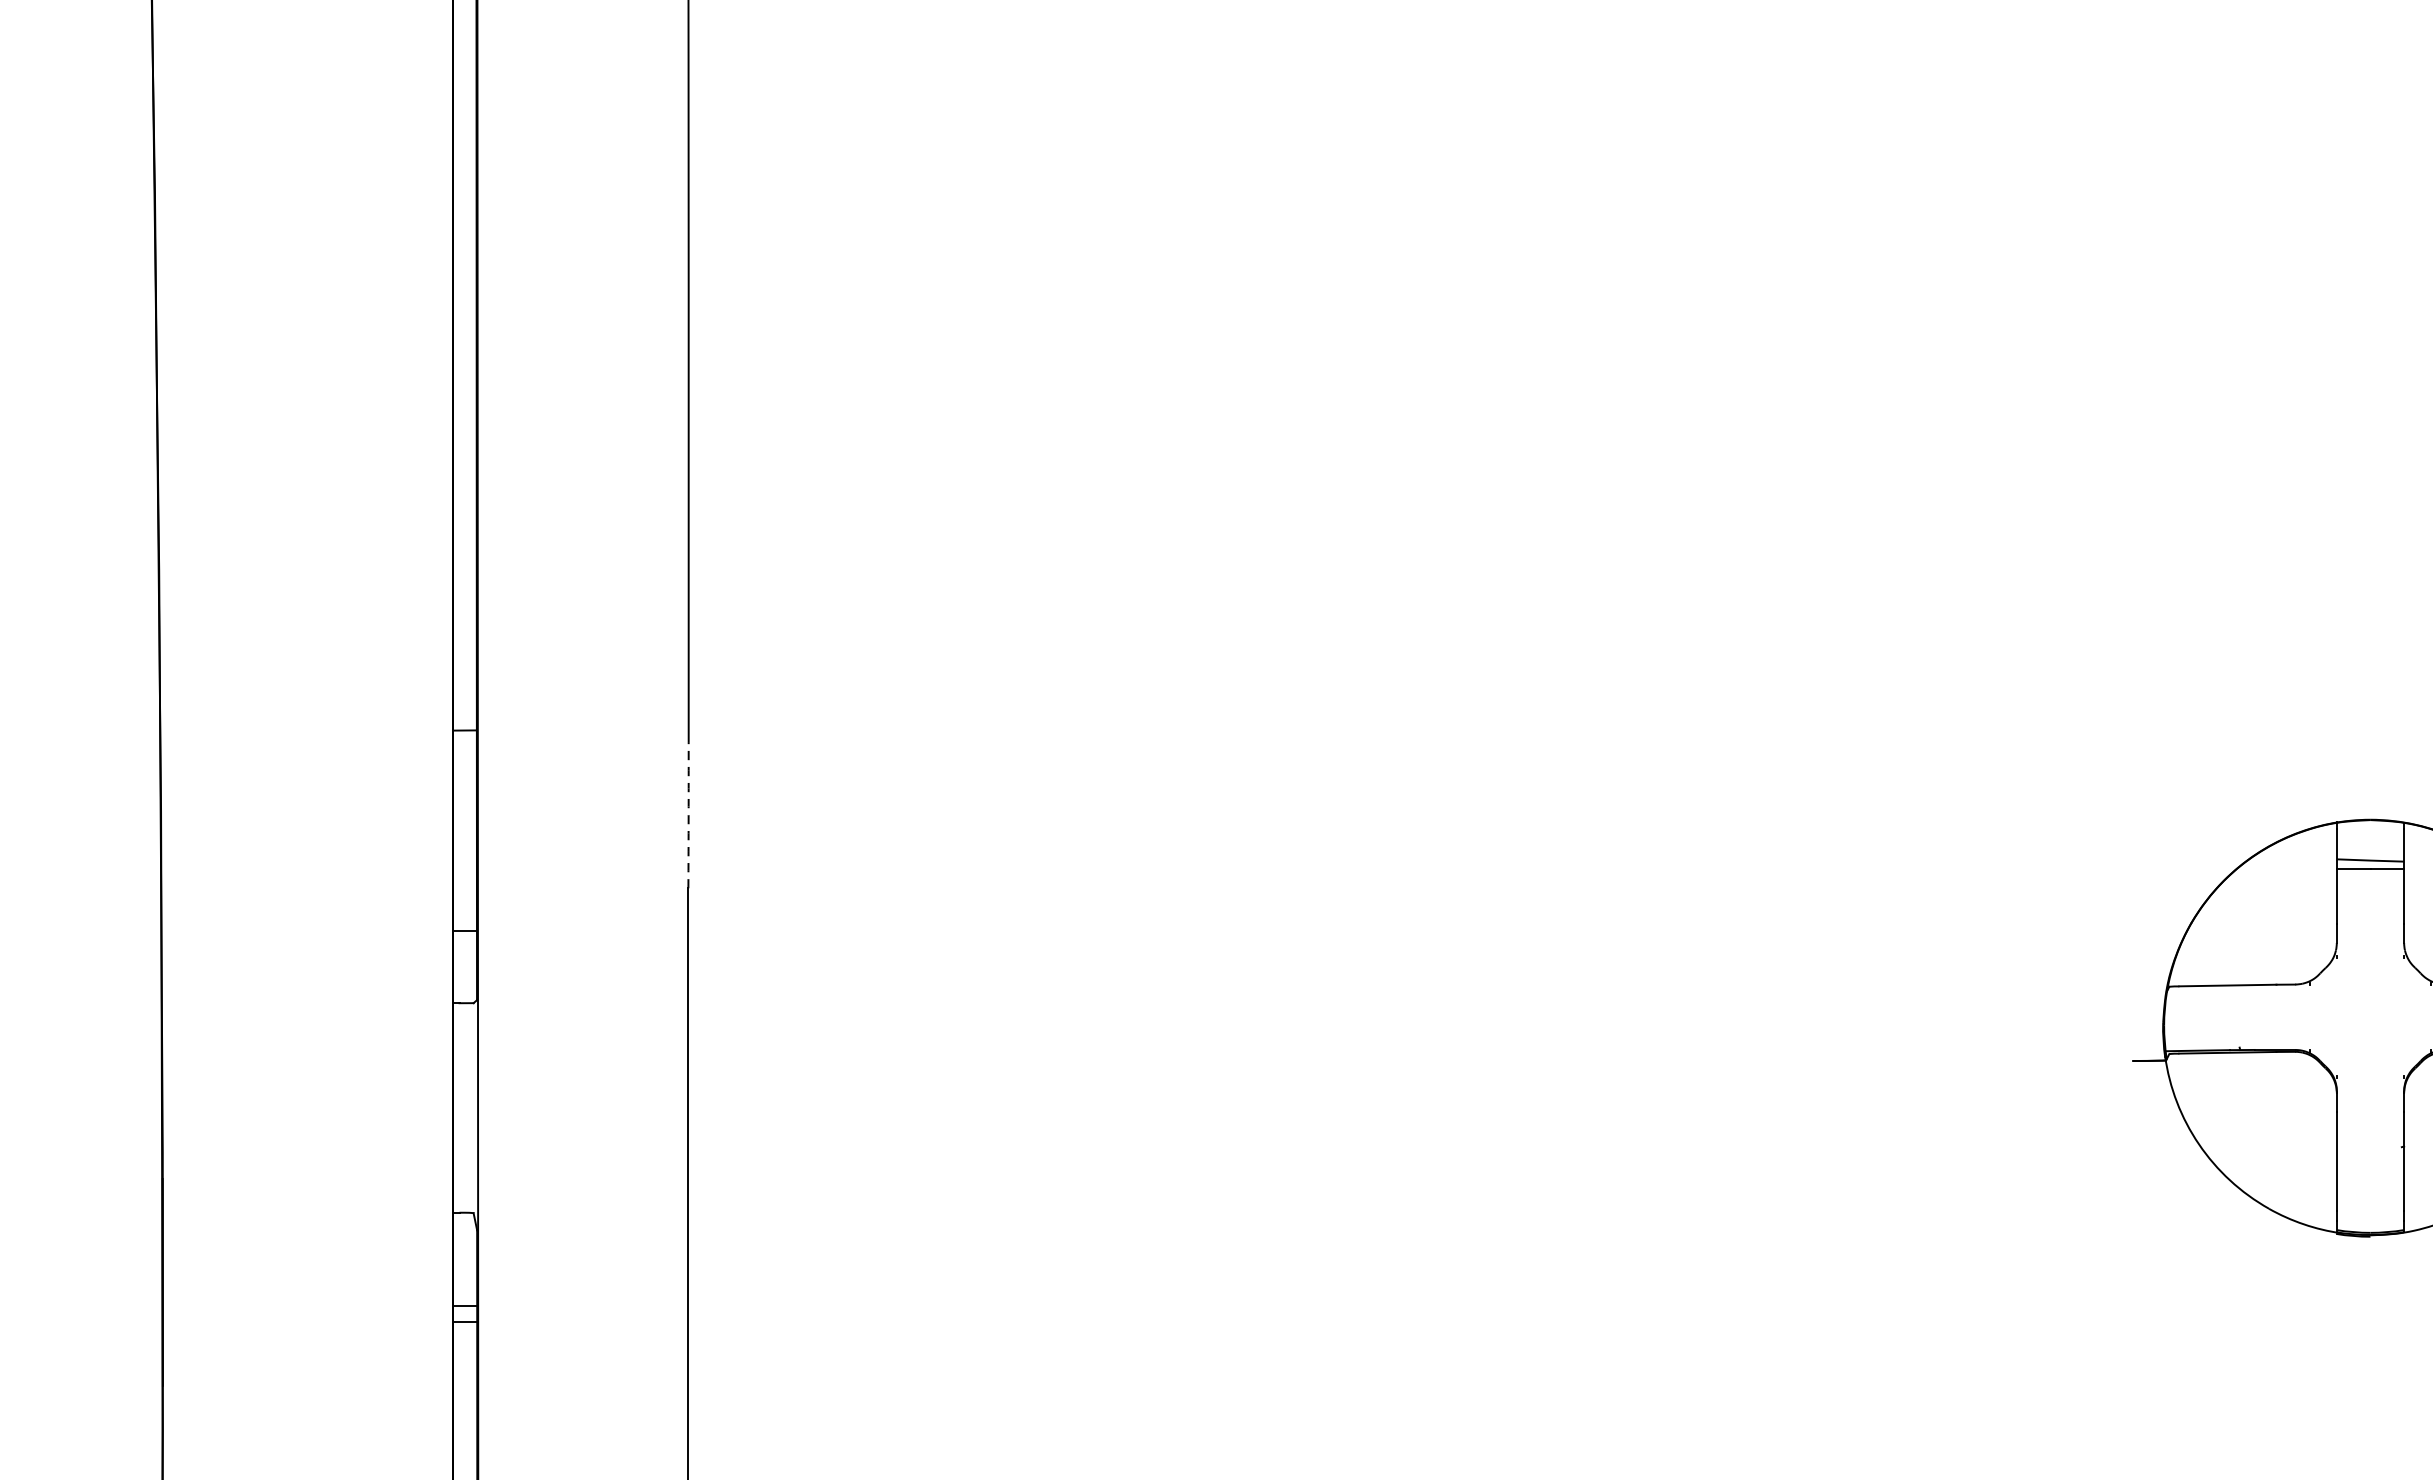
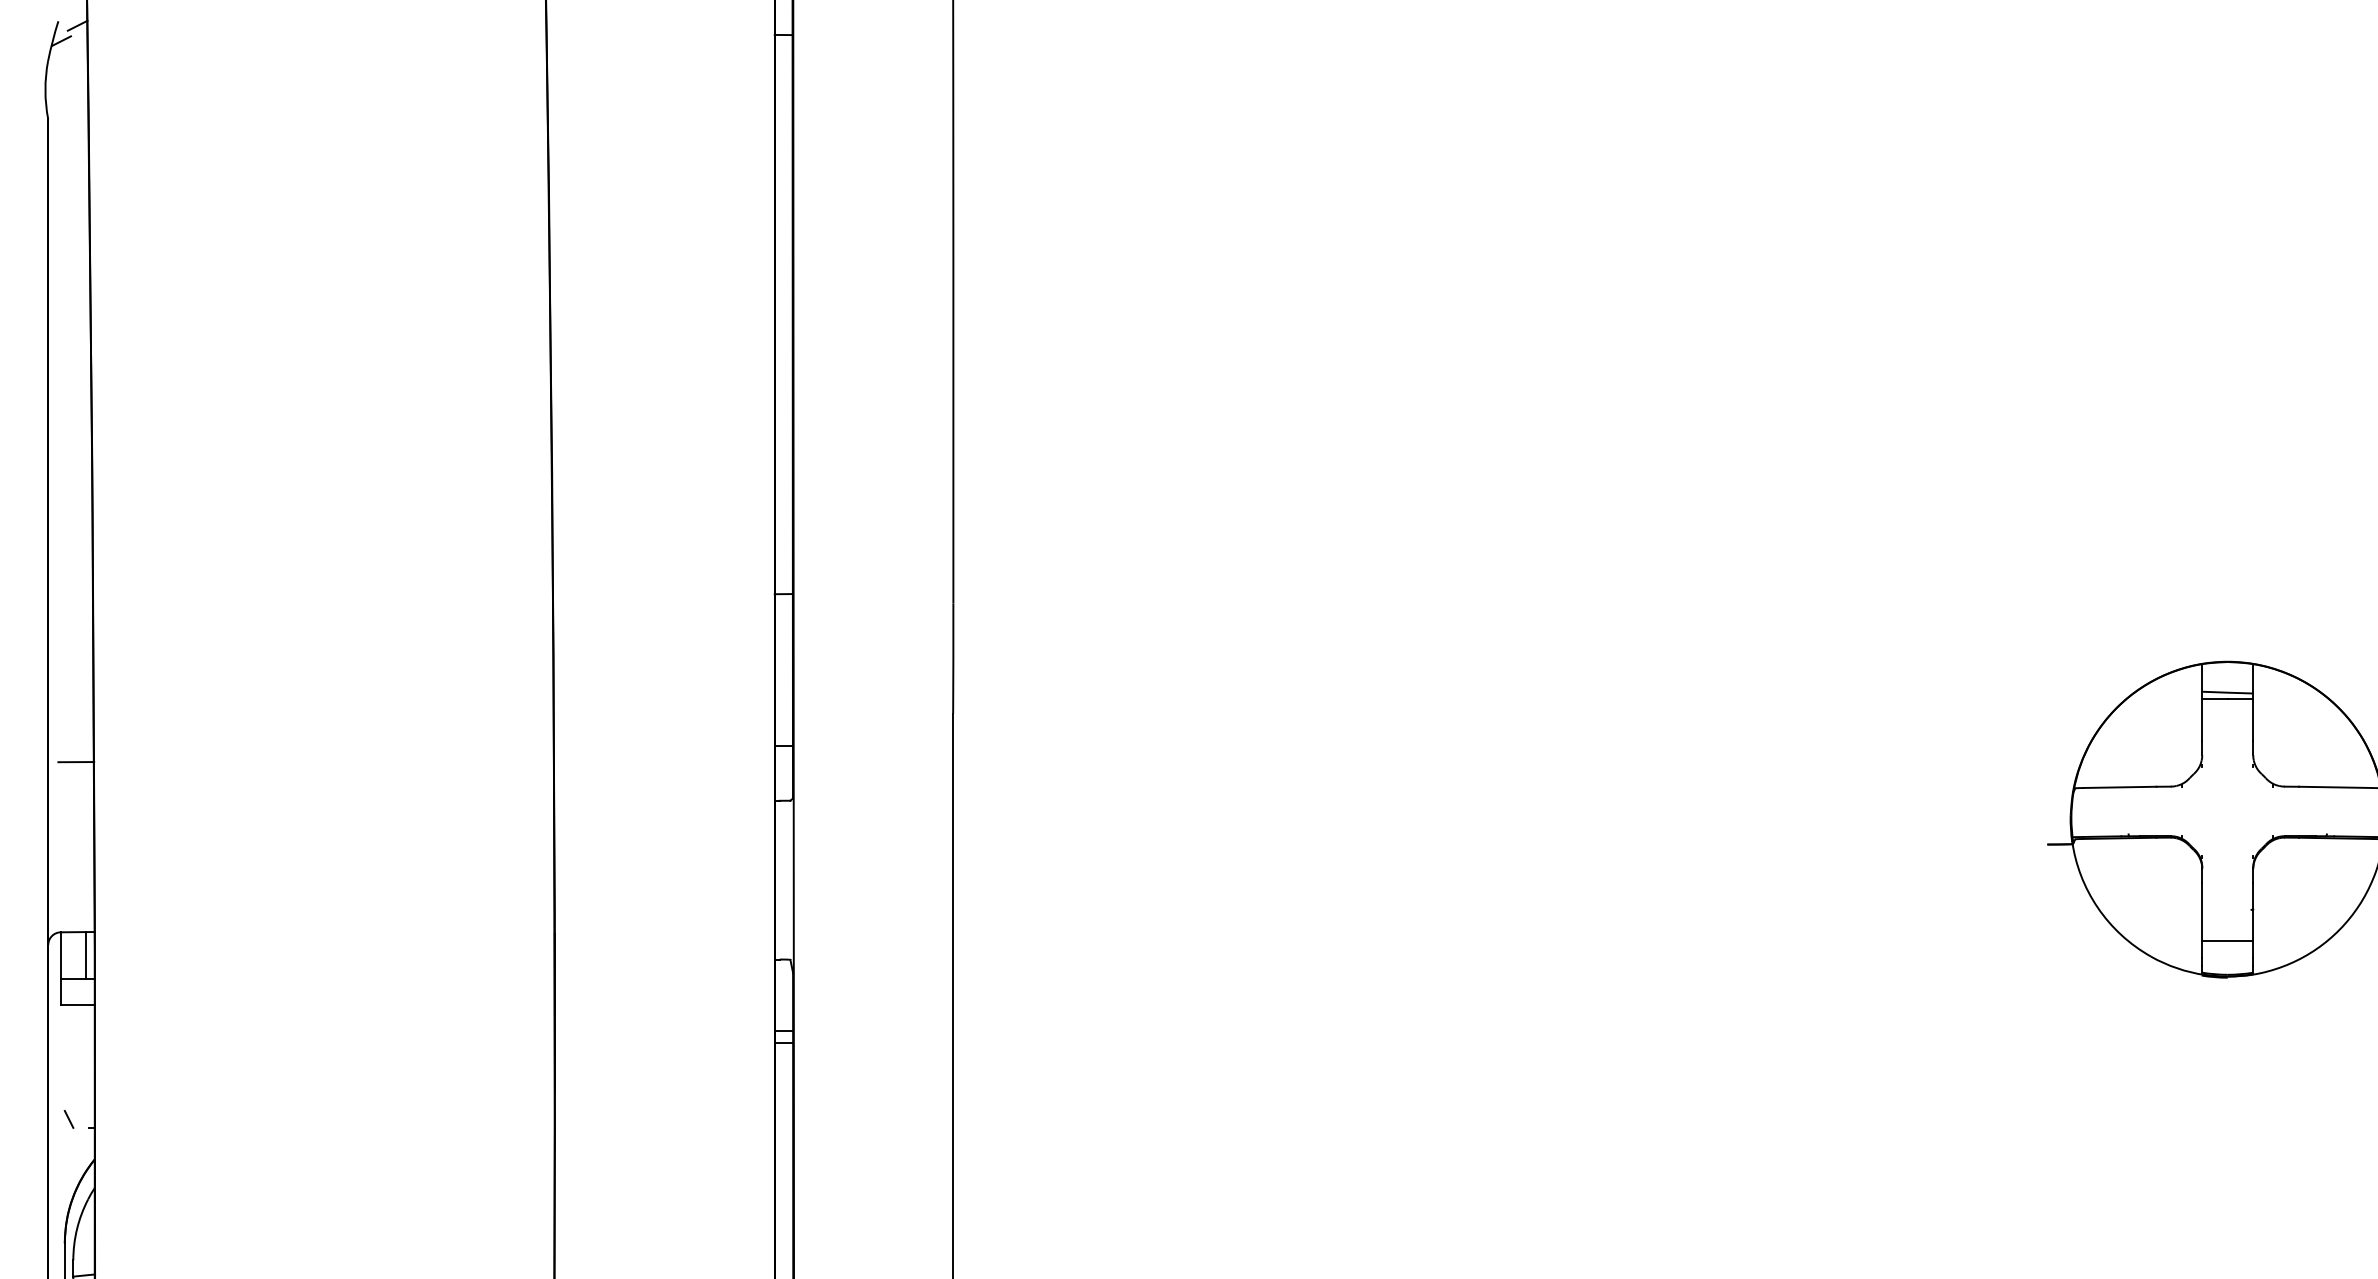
arc: (688, 815) -> (953, 658), dashed -> solid
line: (2370, 1187) -> (2227, 940), added

